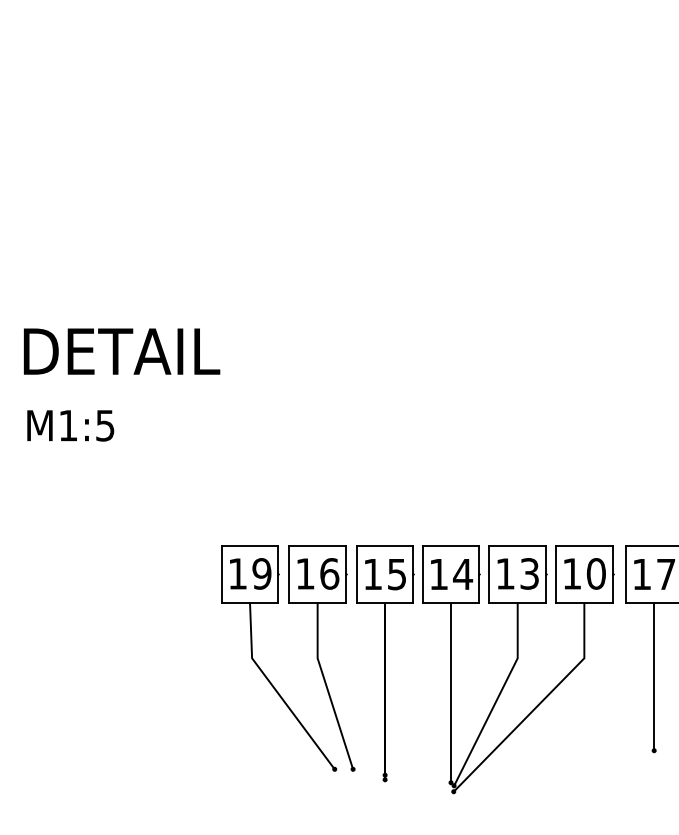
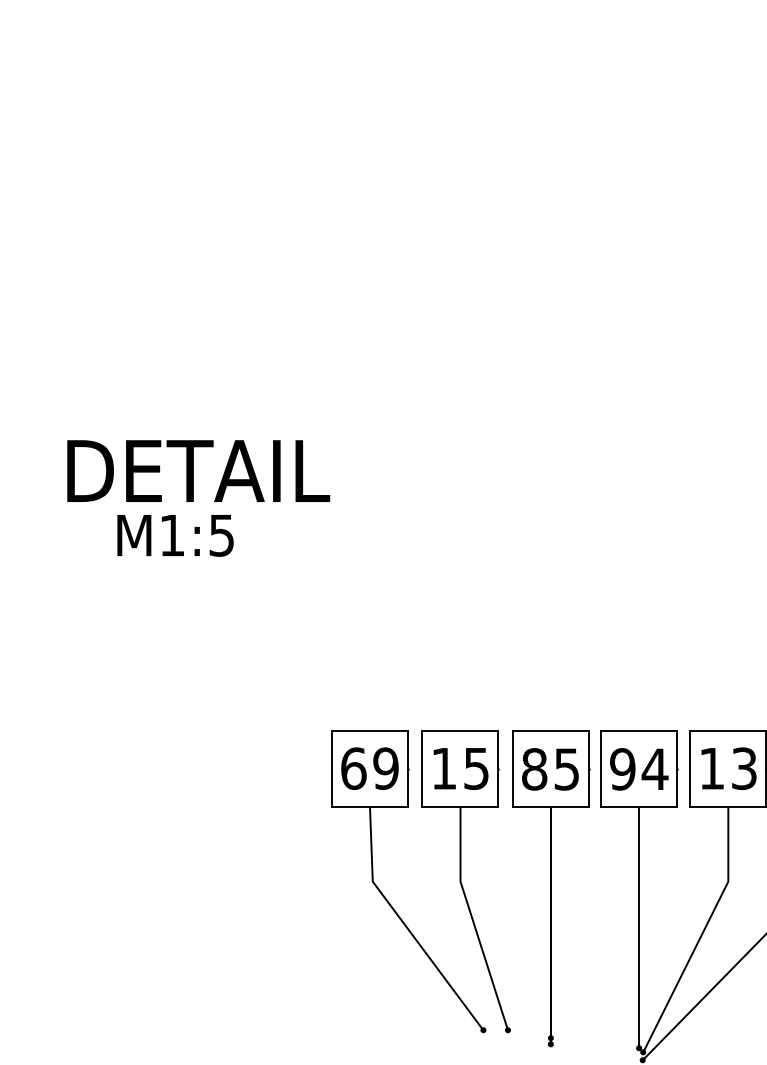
text: (70, 425) -> (175, 535), moved
text: (237, 573) -> (353, 768), 19 -> 69
text: (329, 573) -> (476, 768), 16 -> 15
text: (372, 574) -> (533, 769), 15 -> 85
text: (438, 574) -> (622, 769), 14 -> 94

